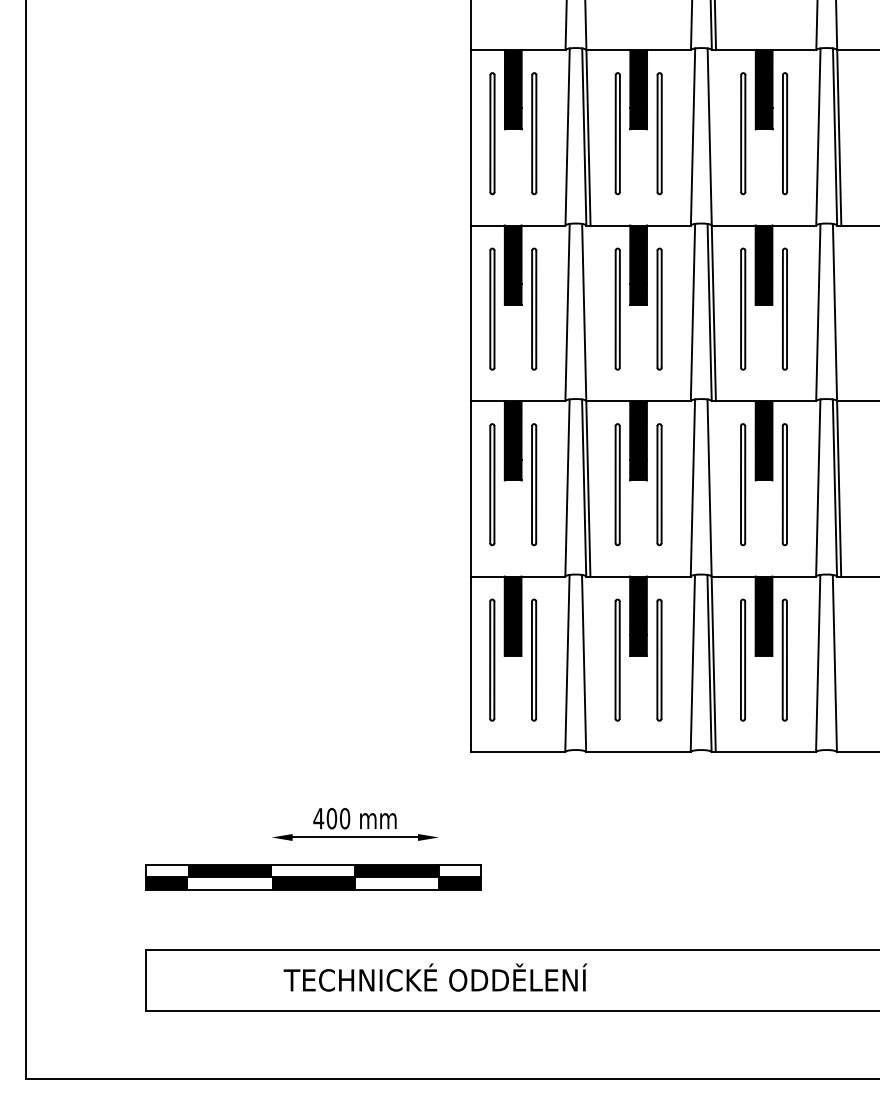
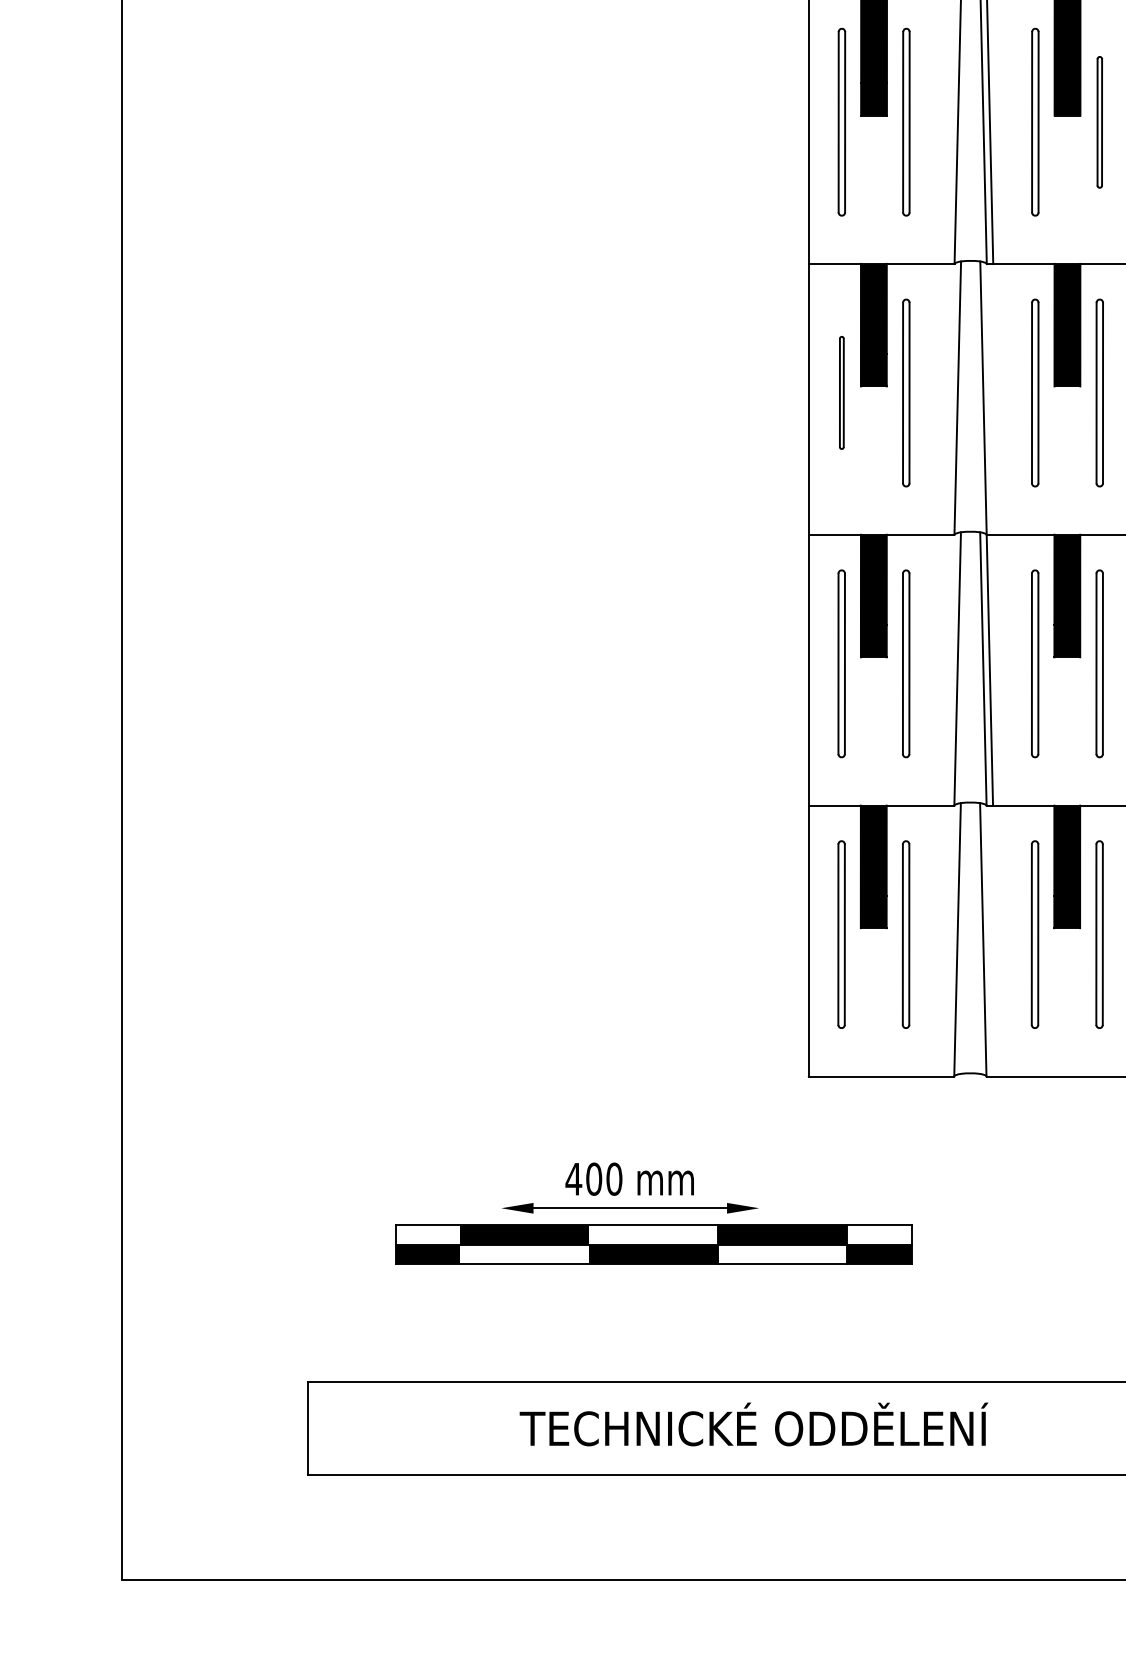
part: (659, 133) -> (1099, 121), size x0.7
part: (492, 308) -> (841, 391), size x0.6
part: (313, 877) -> (653, 1245), moved

